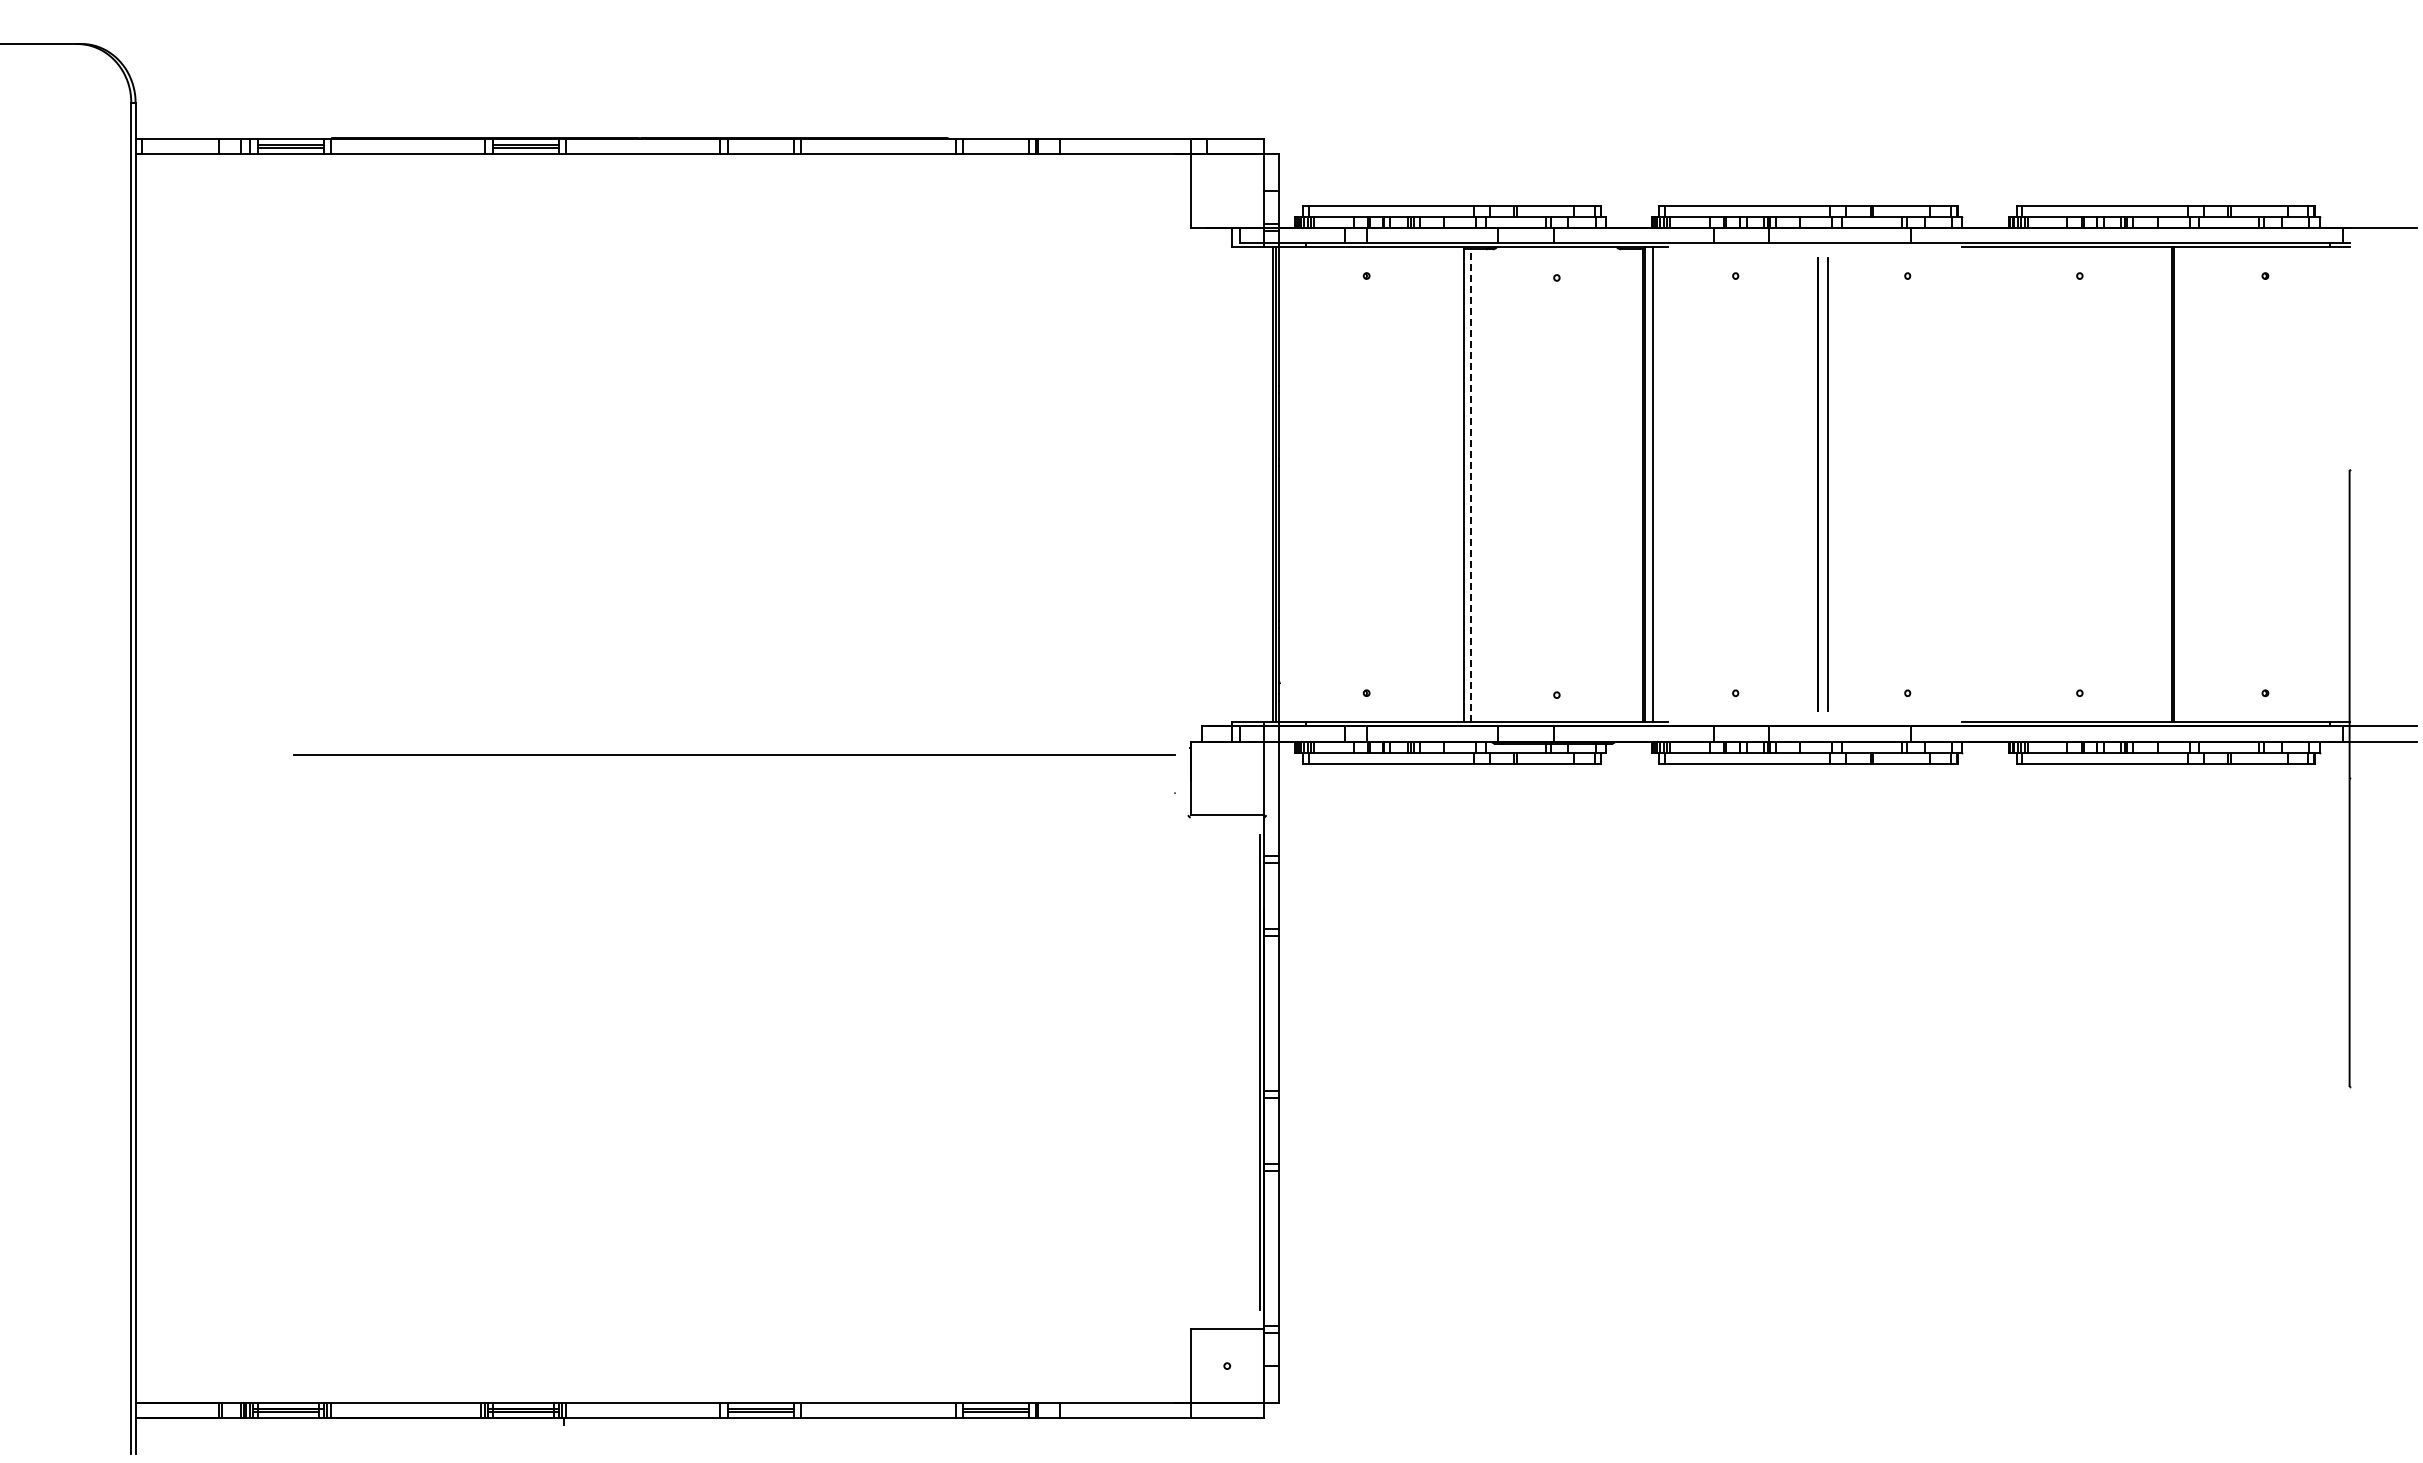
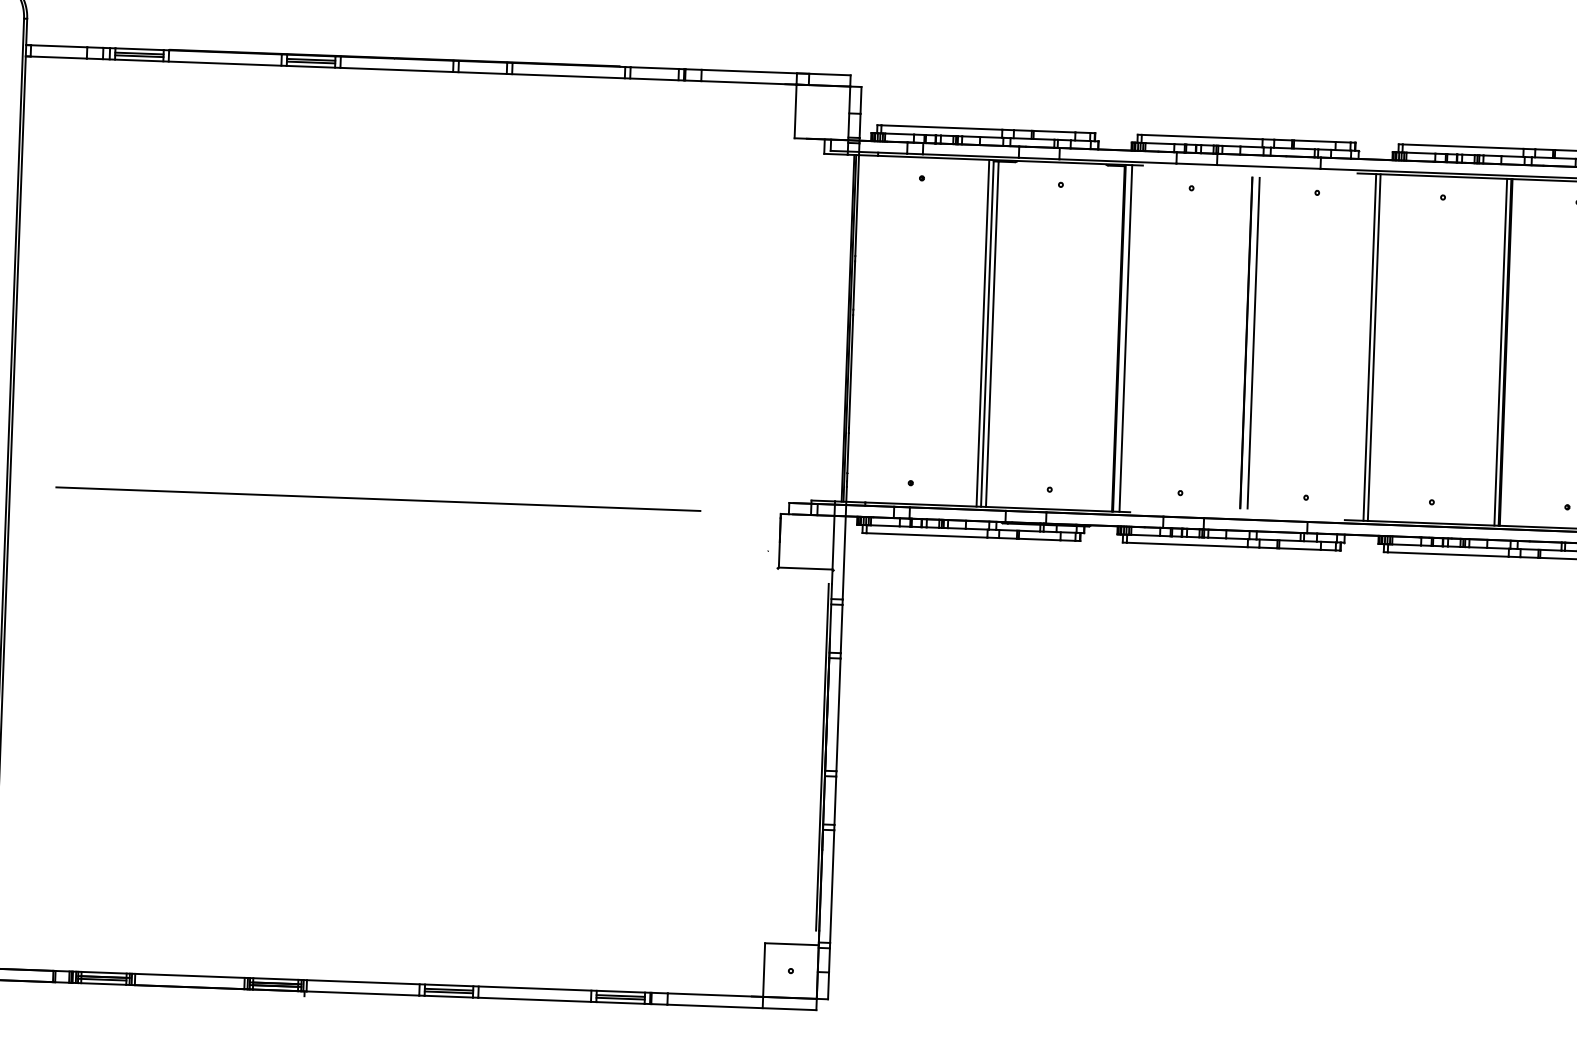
line: (1457, 484) -> (982, 333), added
line: (1987, 484) -> (1370, 347), added
line: (1993, 484) -> (1374, 347), added
line: (2166, 484) -> (1500, 352), added
line: (1470, 485) -> (992, 334), dashed -> solid
line: (734, 754) -> (378, 498), moved

